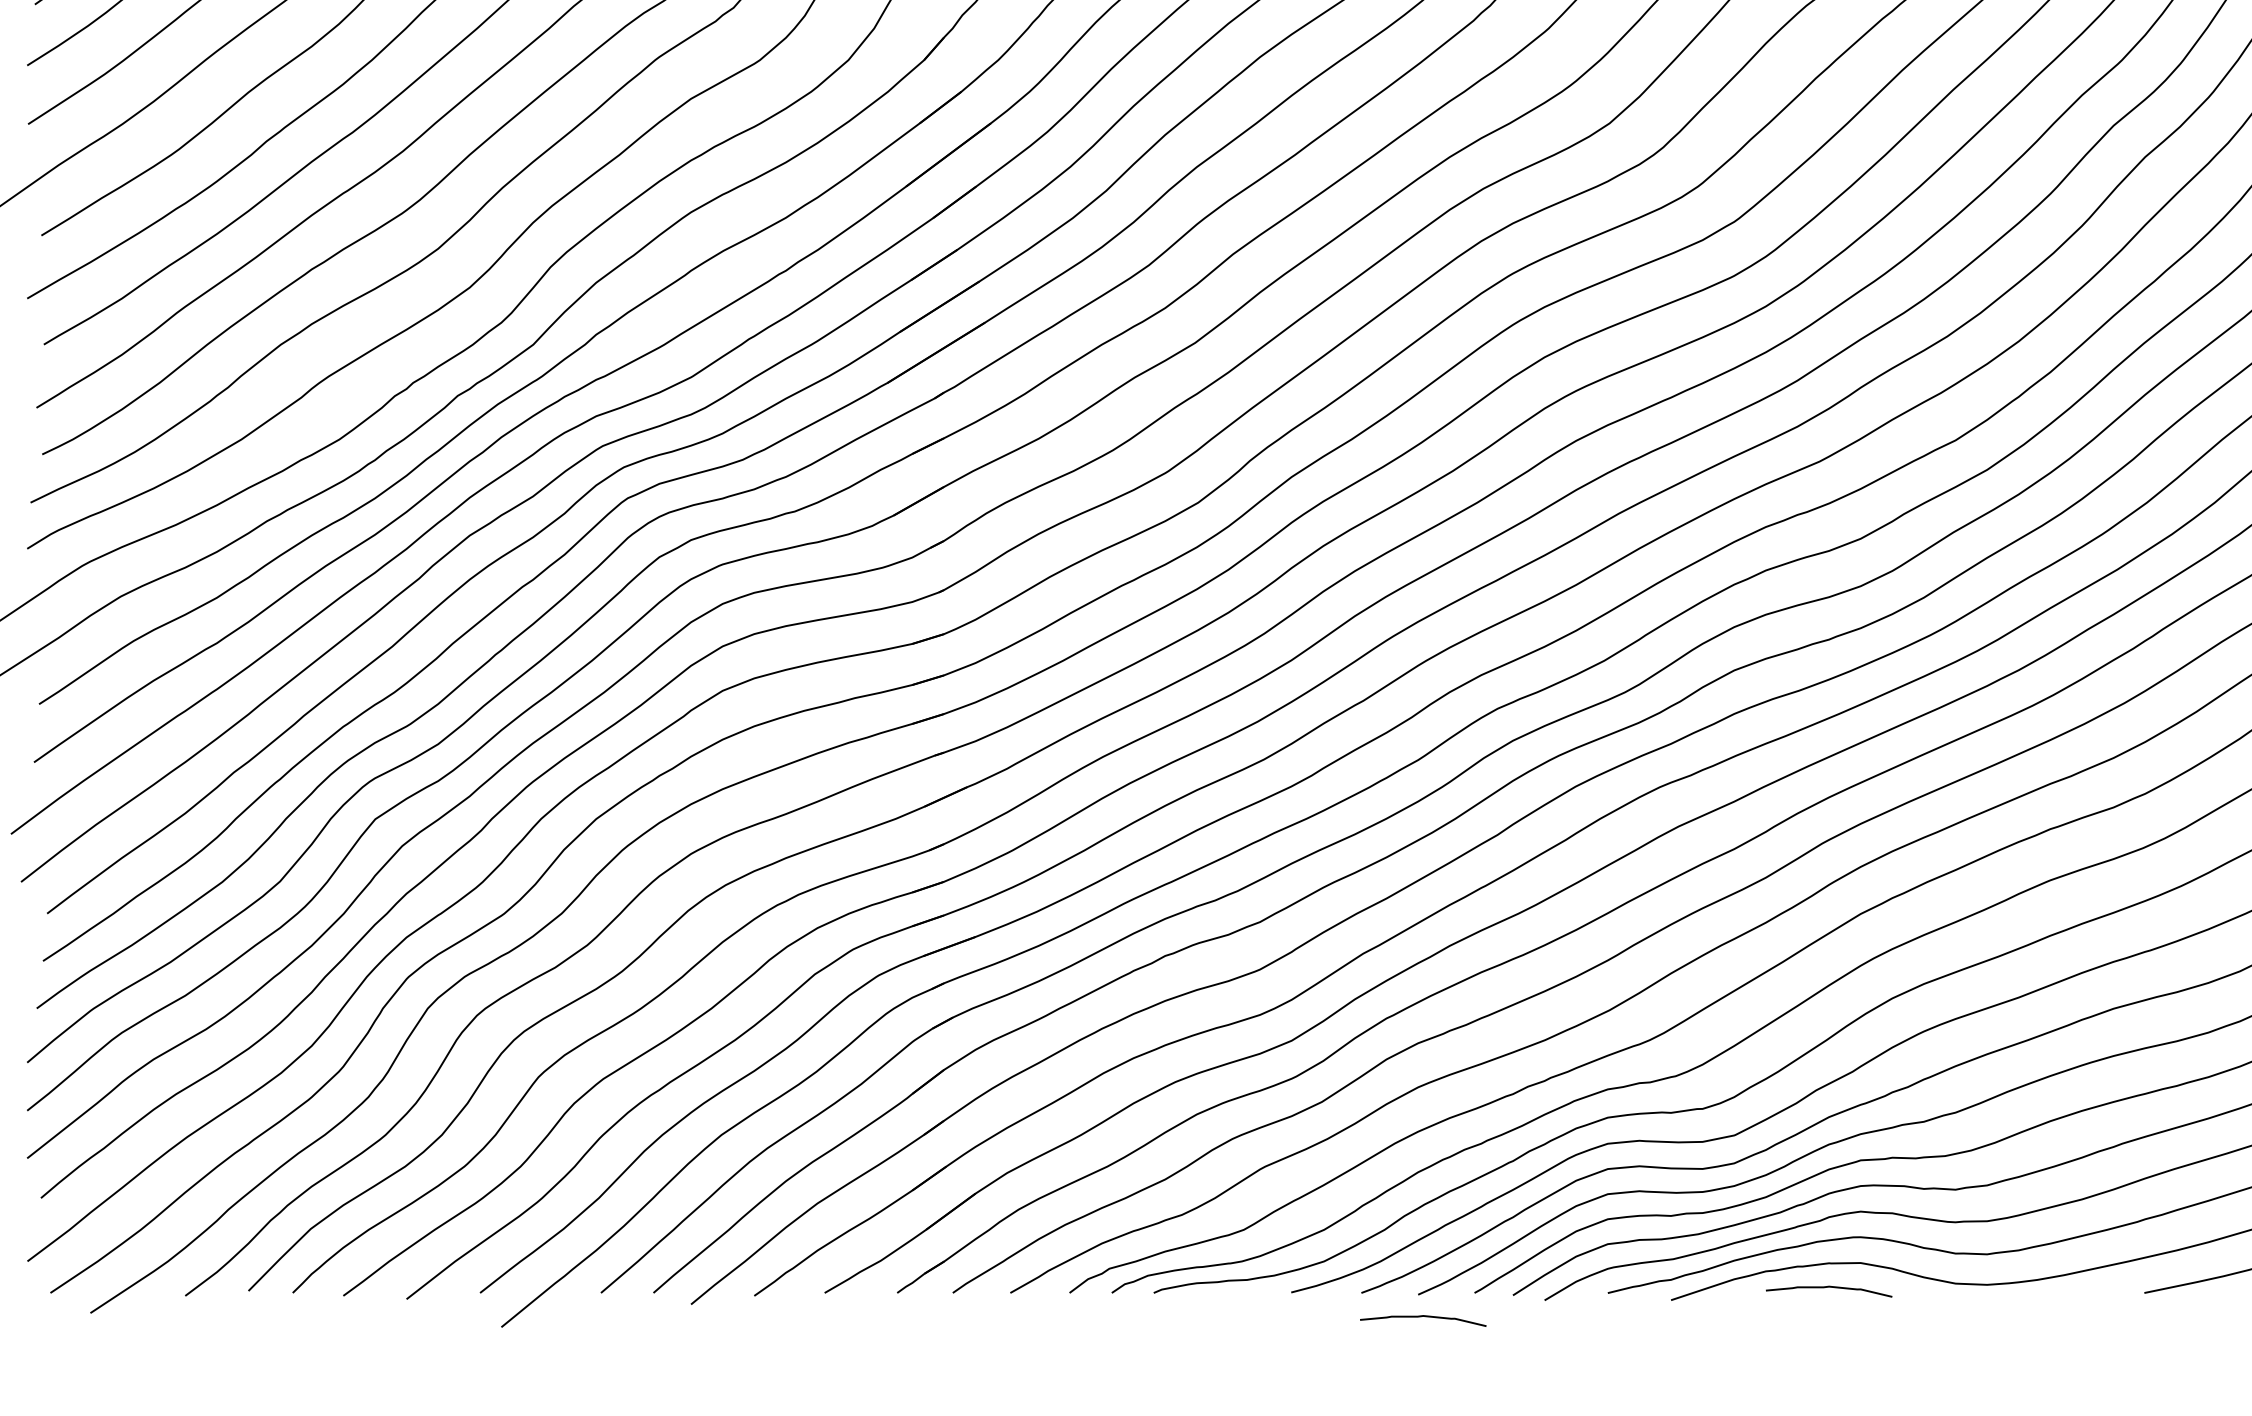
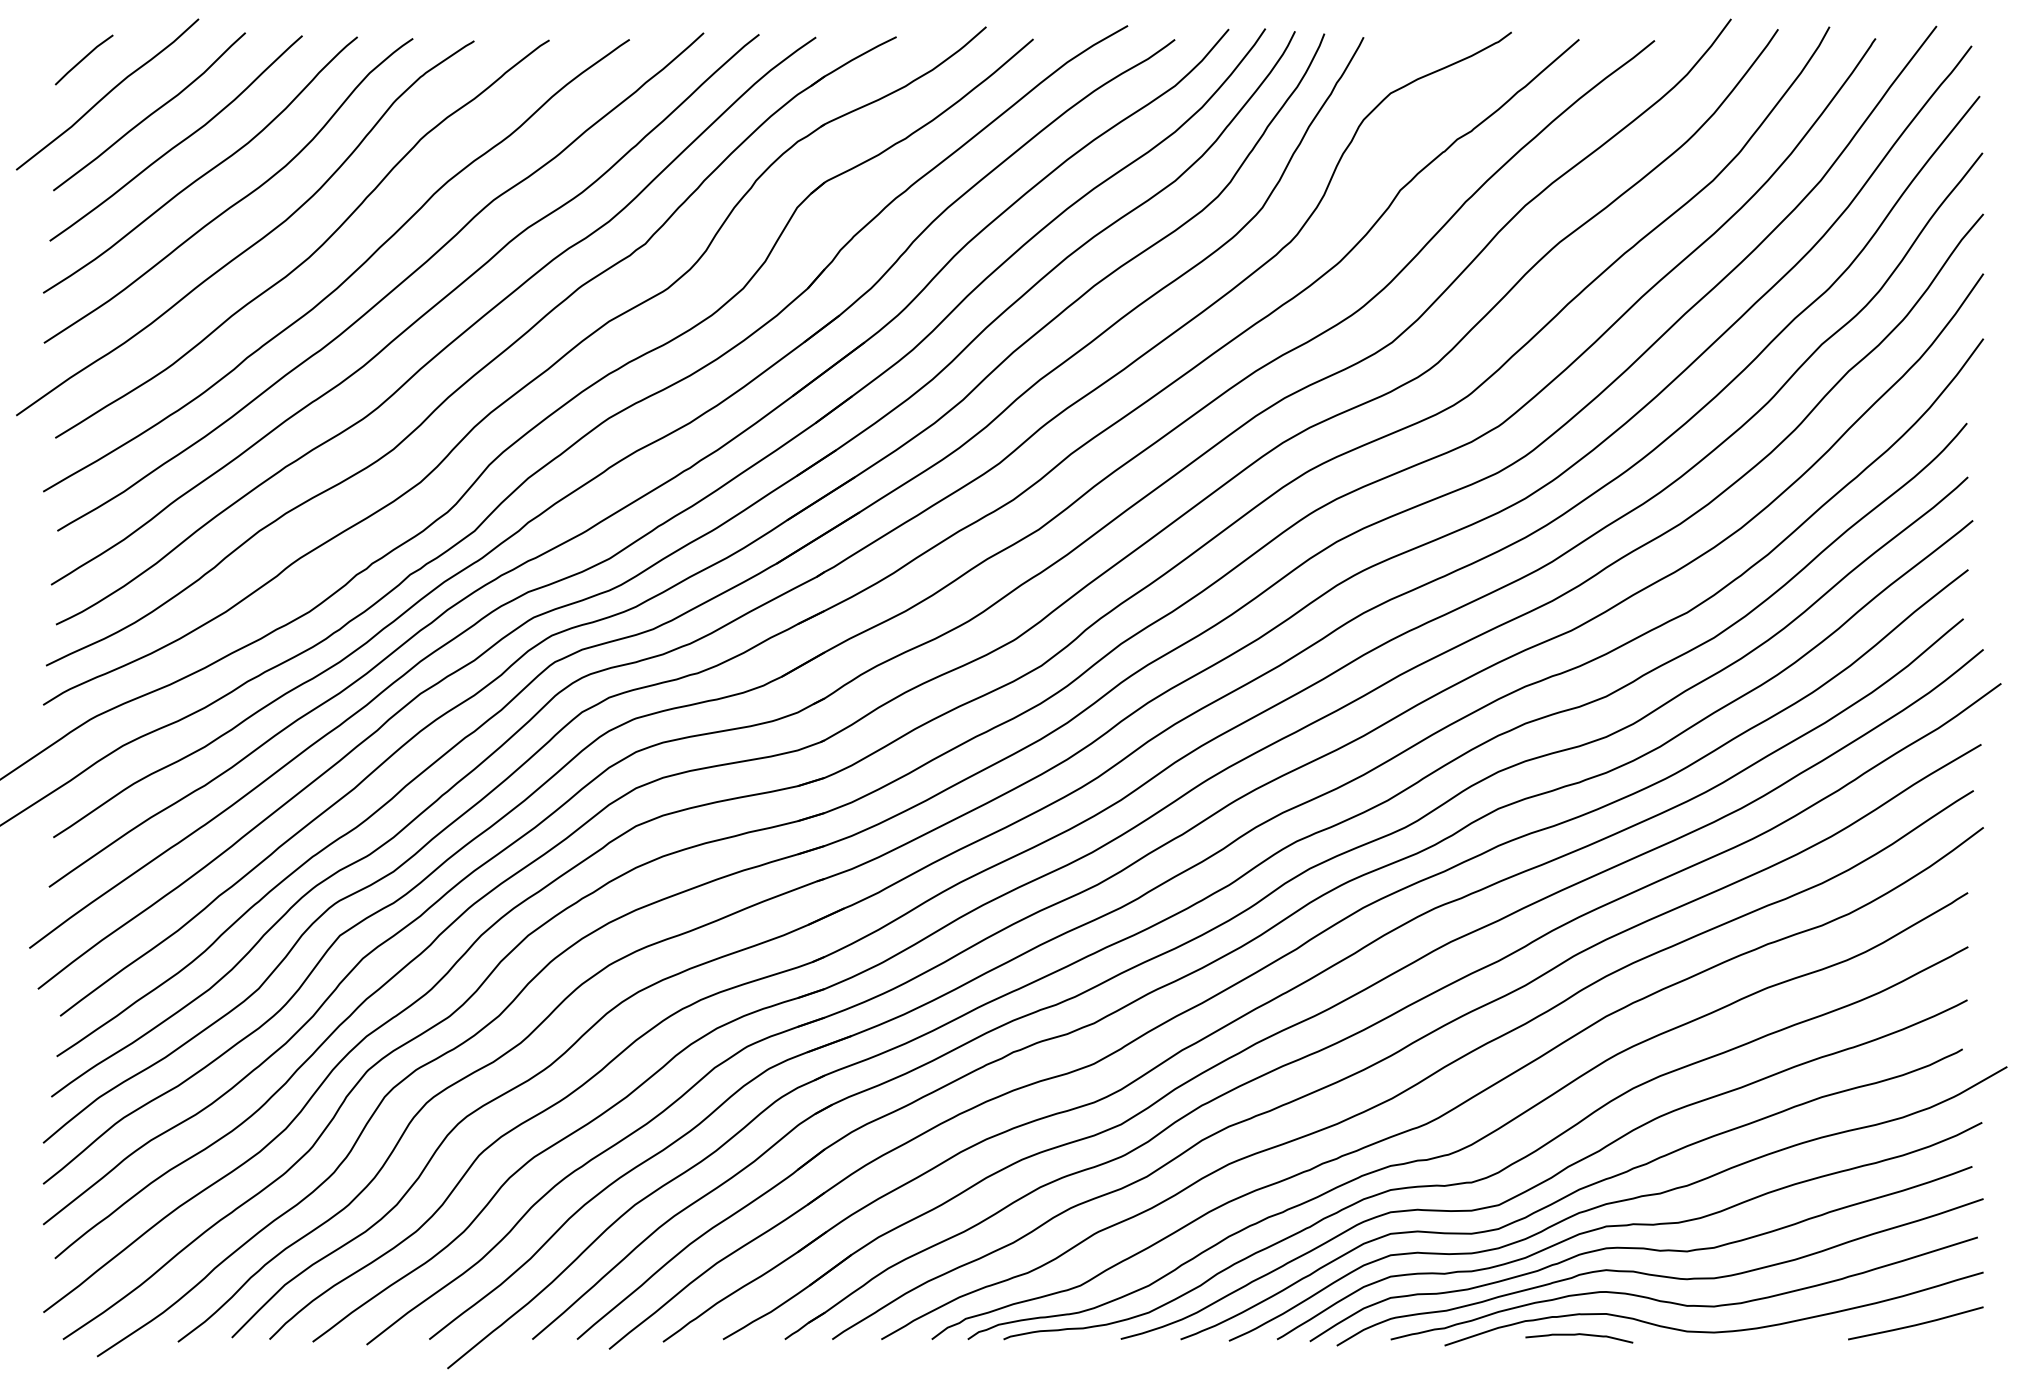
curve: (1422, 1317) -> (1232, 1360), removed

